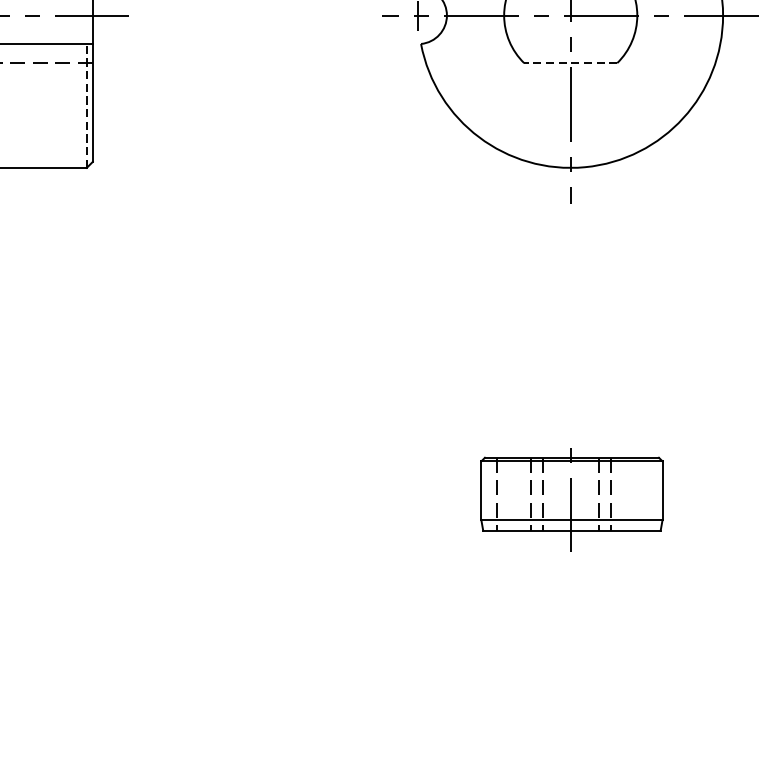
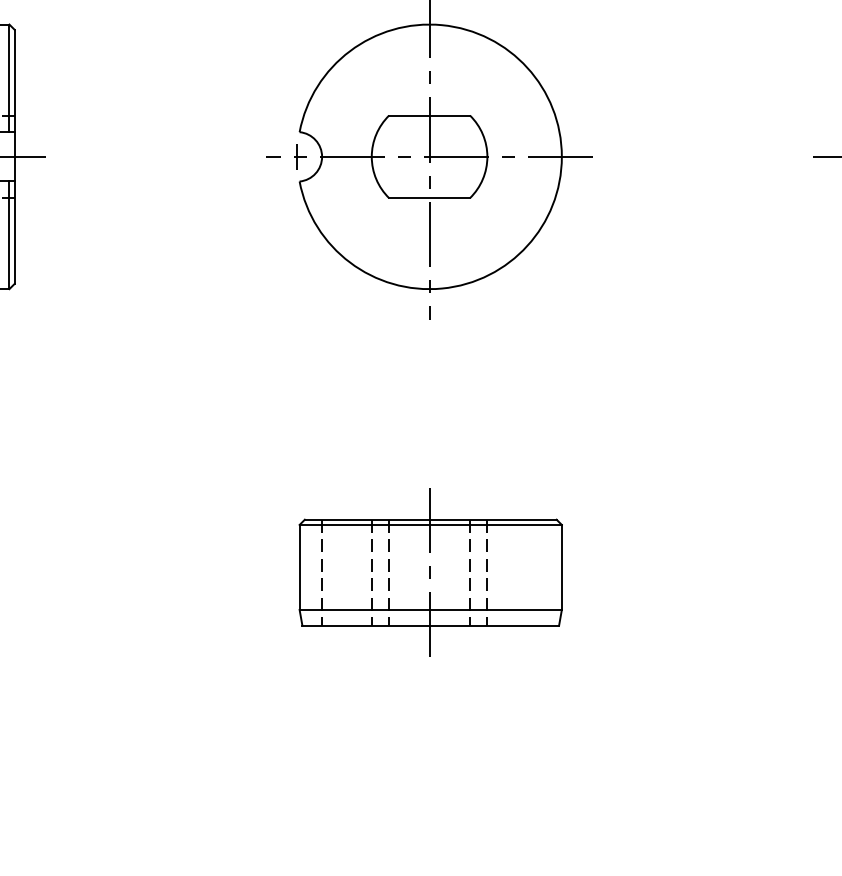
line: (570, 63) -> (429, 198), dashed -> solid
line: (86, 106) -> (9, 235), dashed -> solid
part: (571, 494) -> (430, 572), size x1.67

